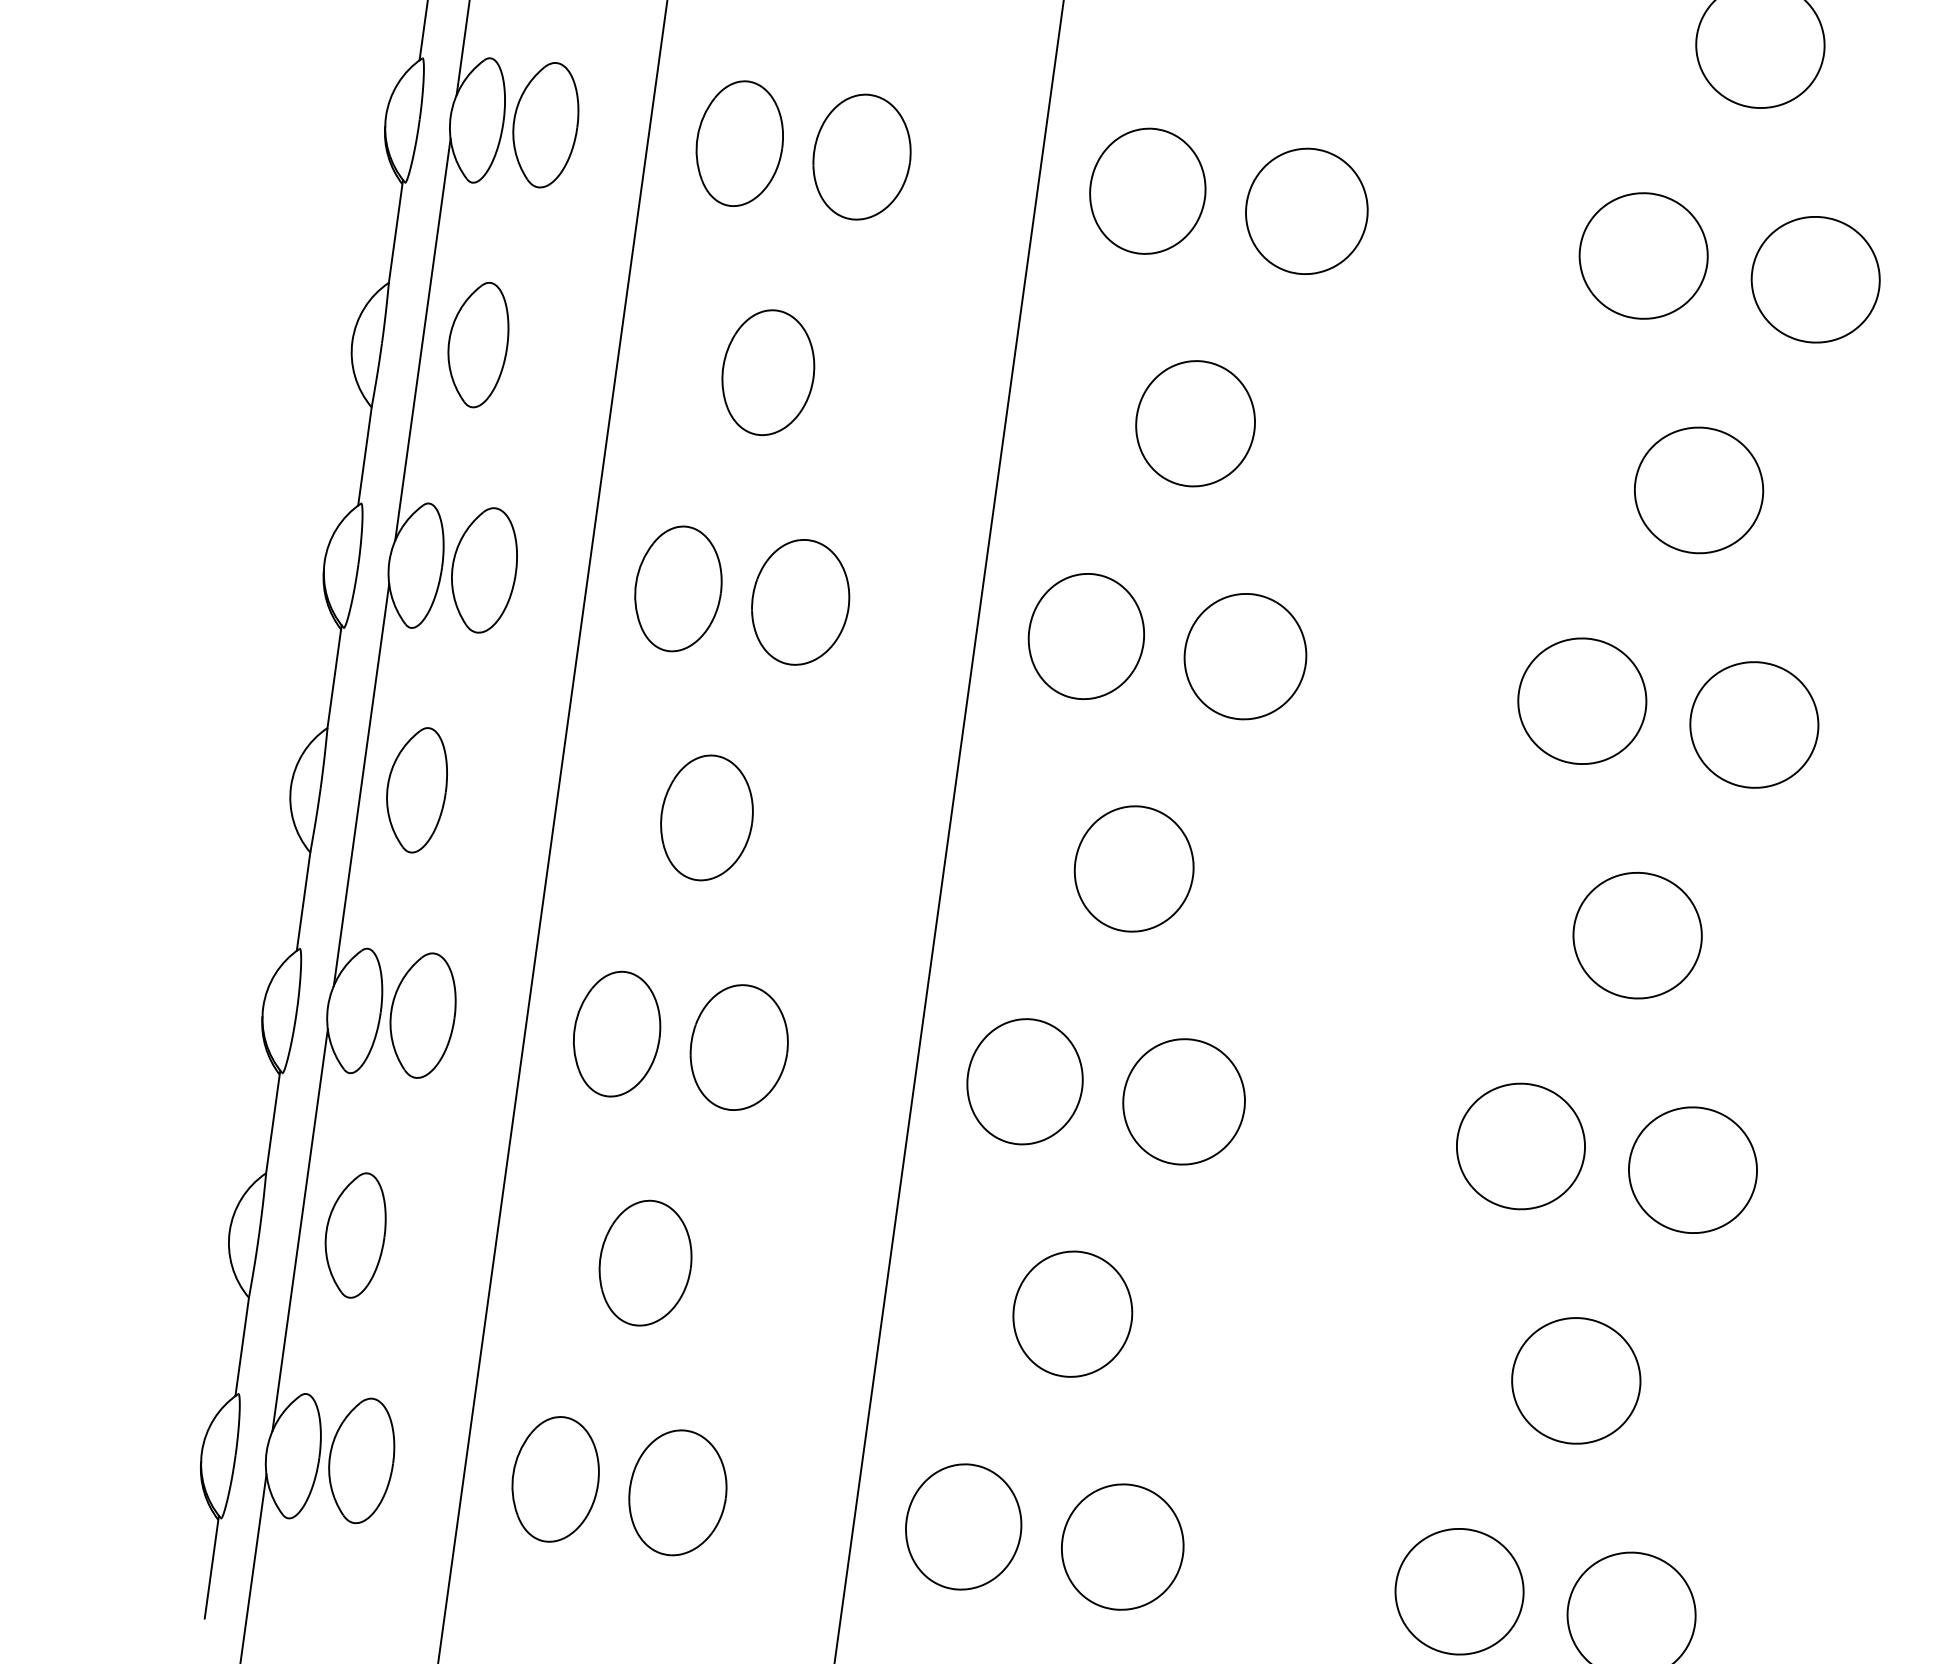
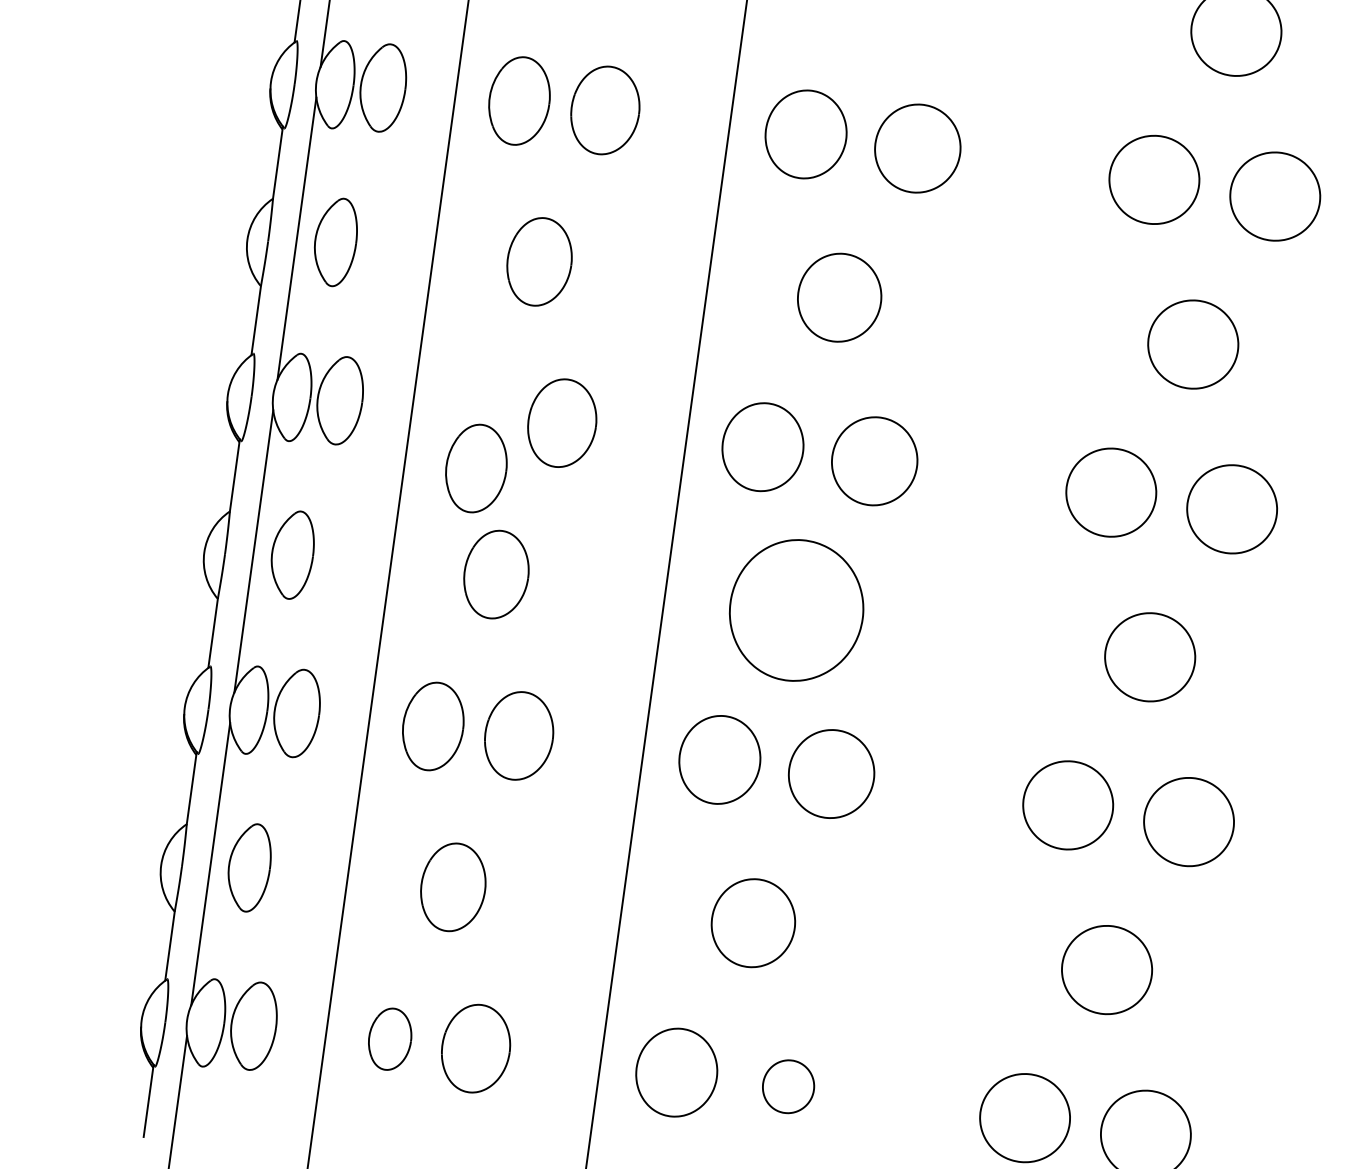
part: (678, 588) -> (476, 468), moved
part: (1133, 868) -> (796, 610), size x1.6
part: (555, 1479) -> (390, 1039), size x0.7
part: (1122, 1546) -> (788, 1086), size x0.6

